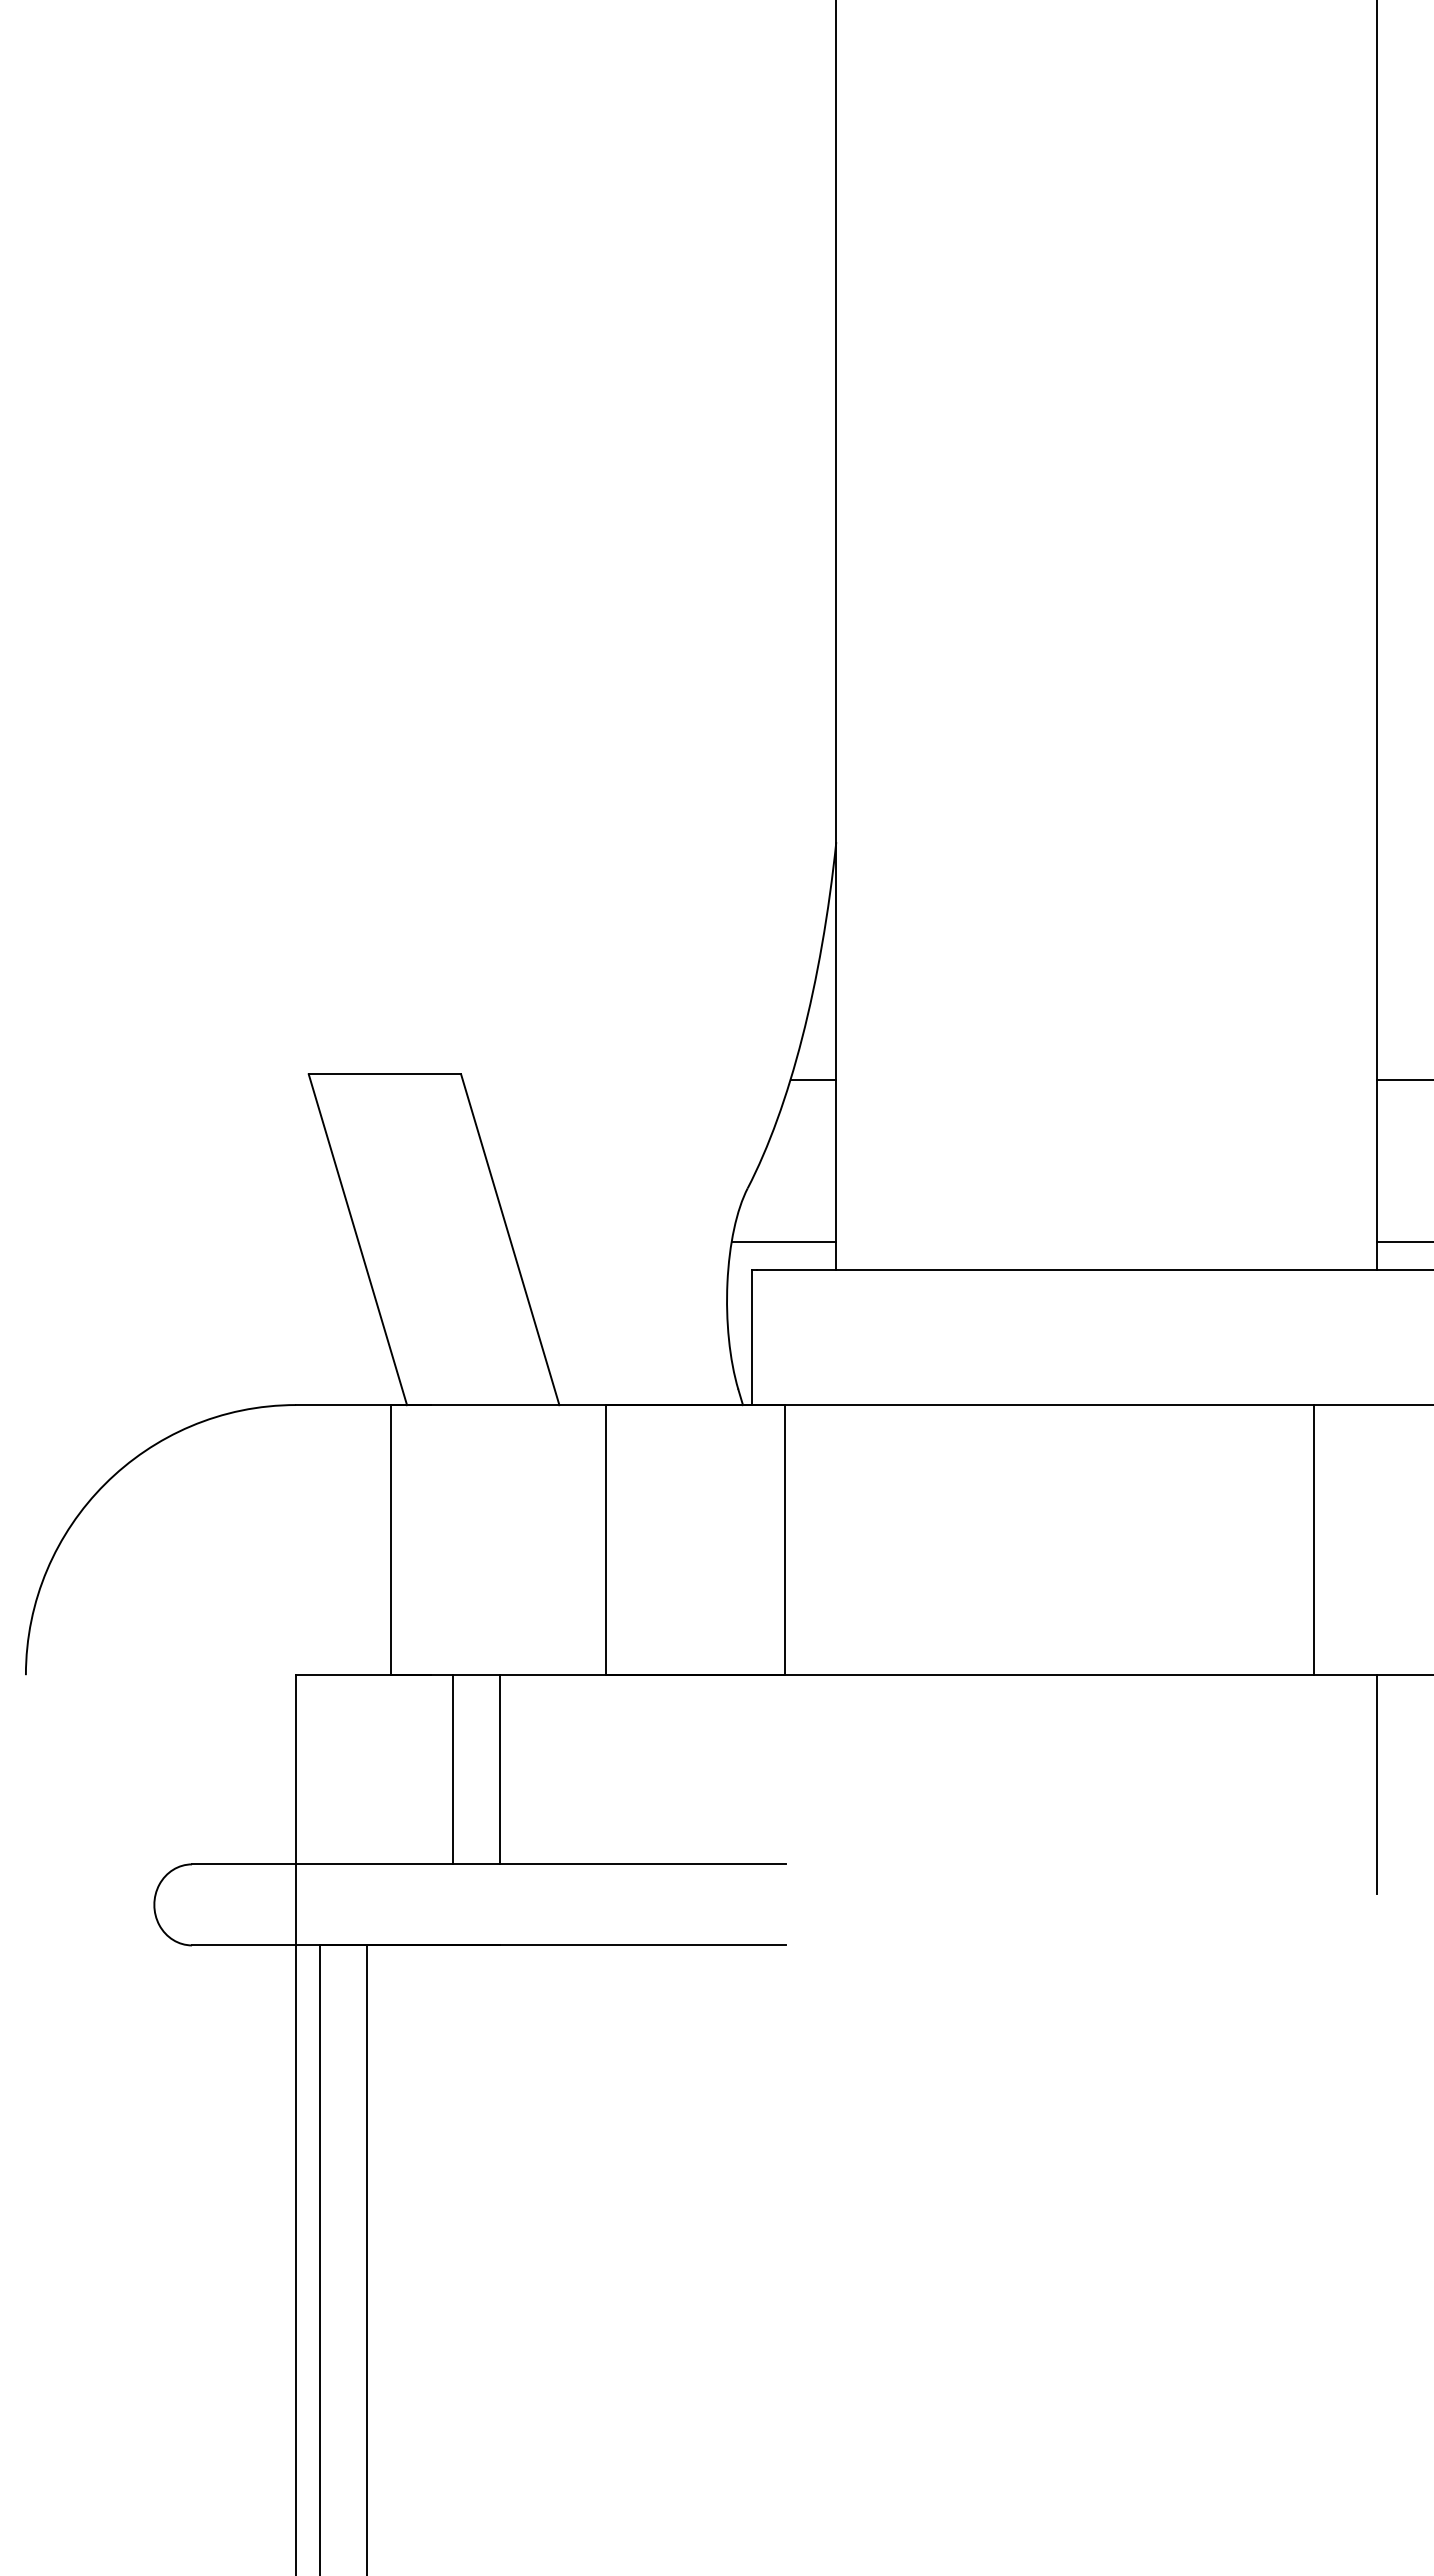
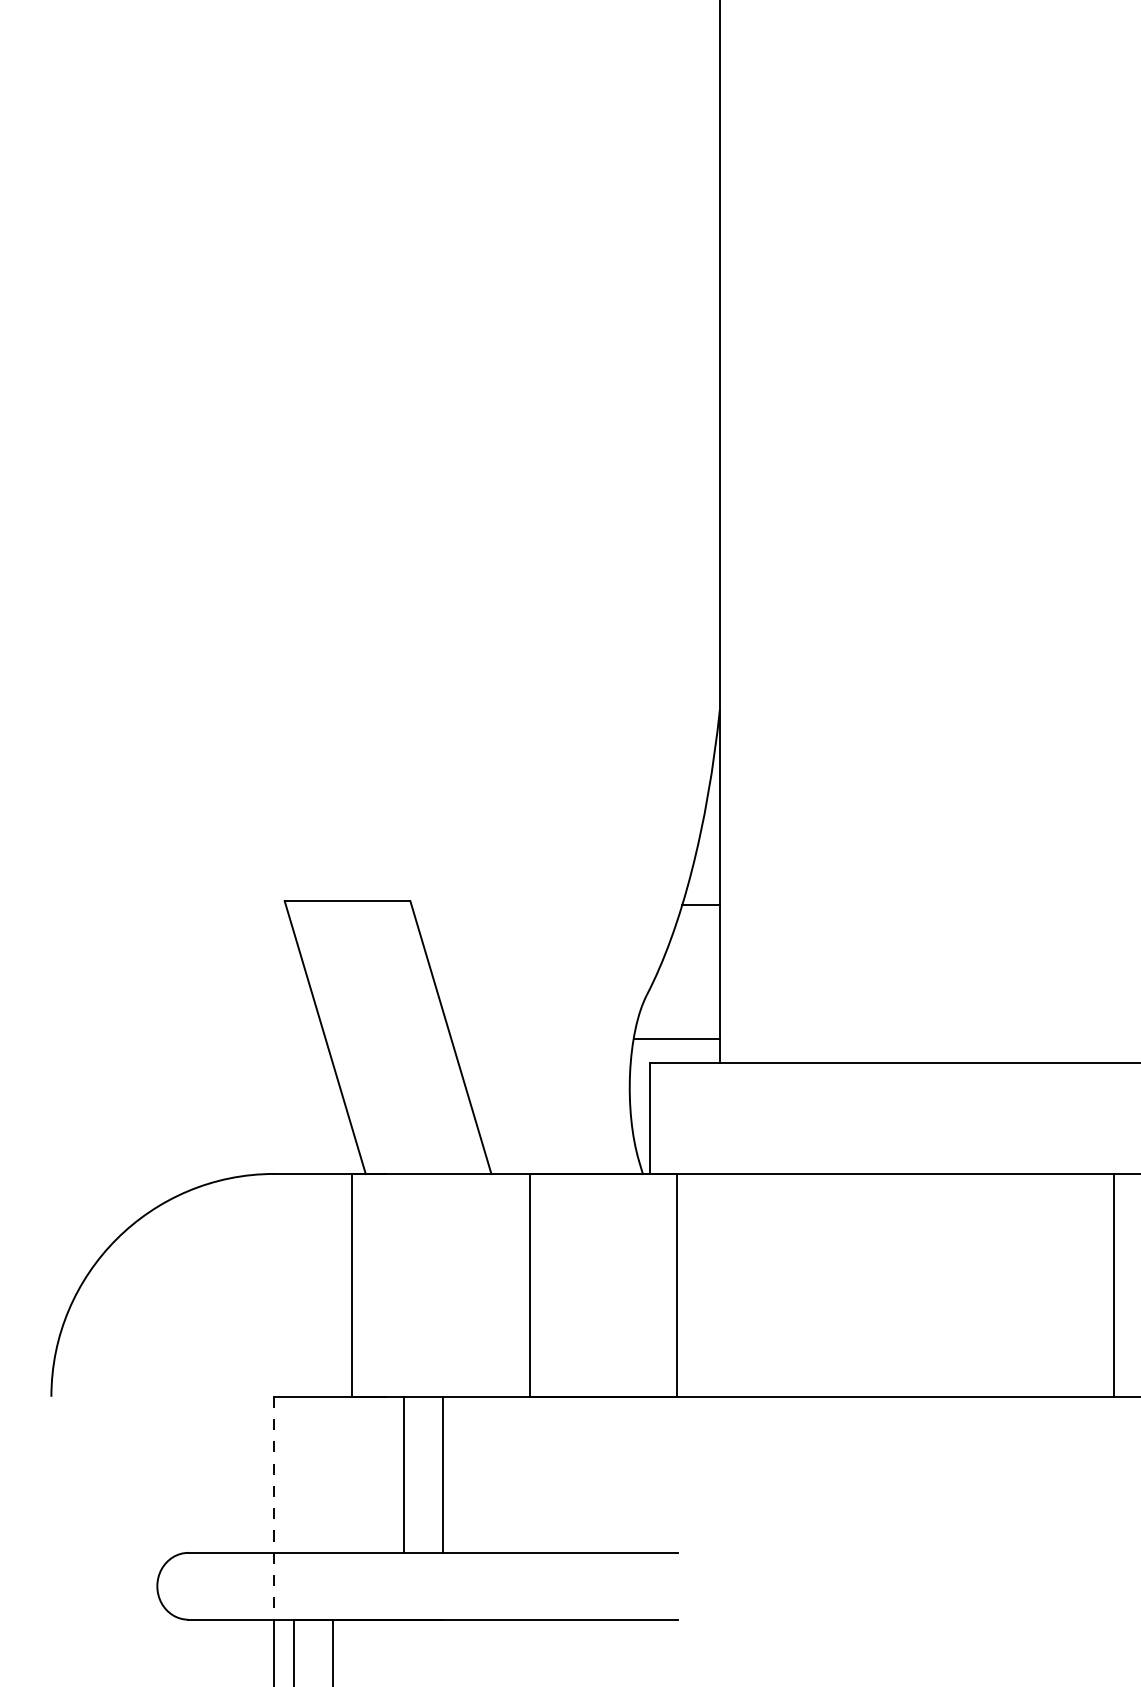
line: (296, 1810) -> (274, 1508), solid -> dashed

